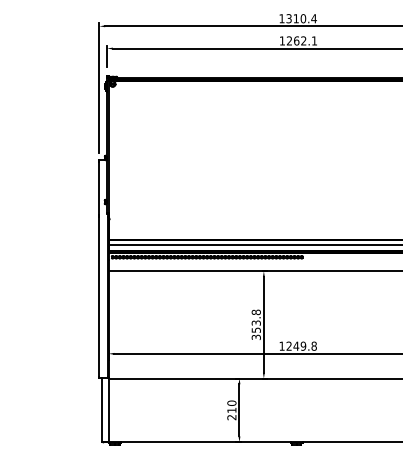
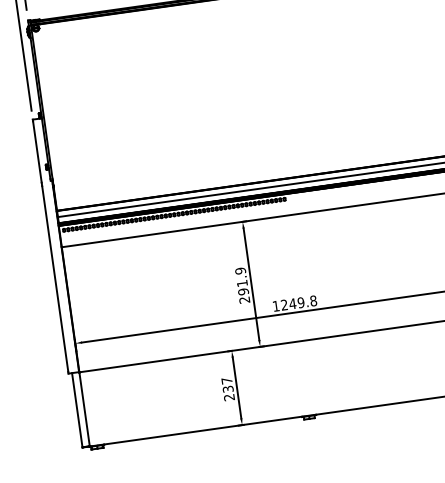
text: (255, 324) -> (241, 285), 353.8 -> 291.9
text: (231, 406) -> (227, 384), 210 -> 237

